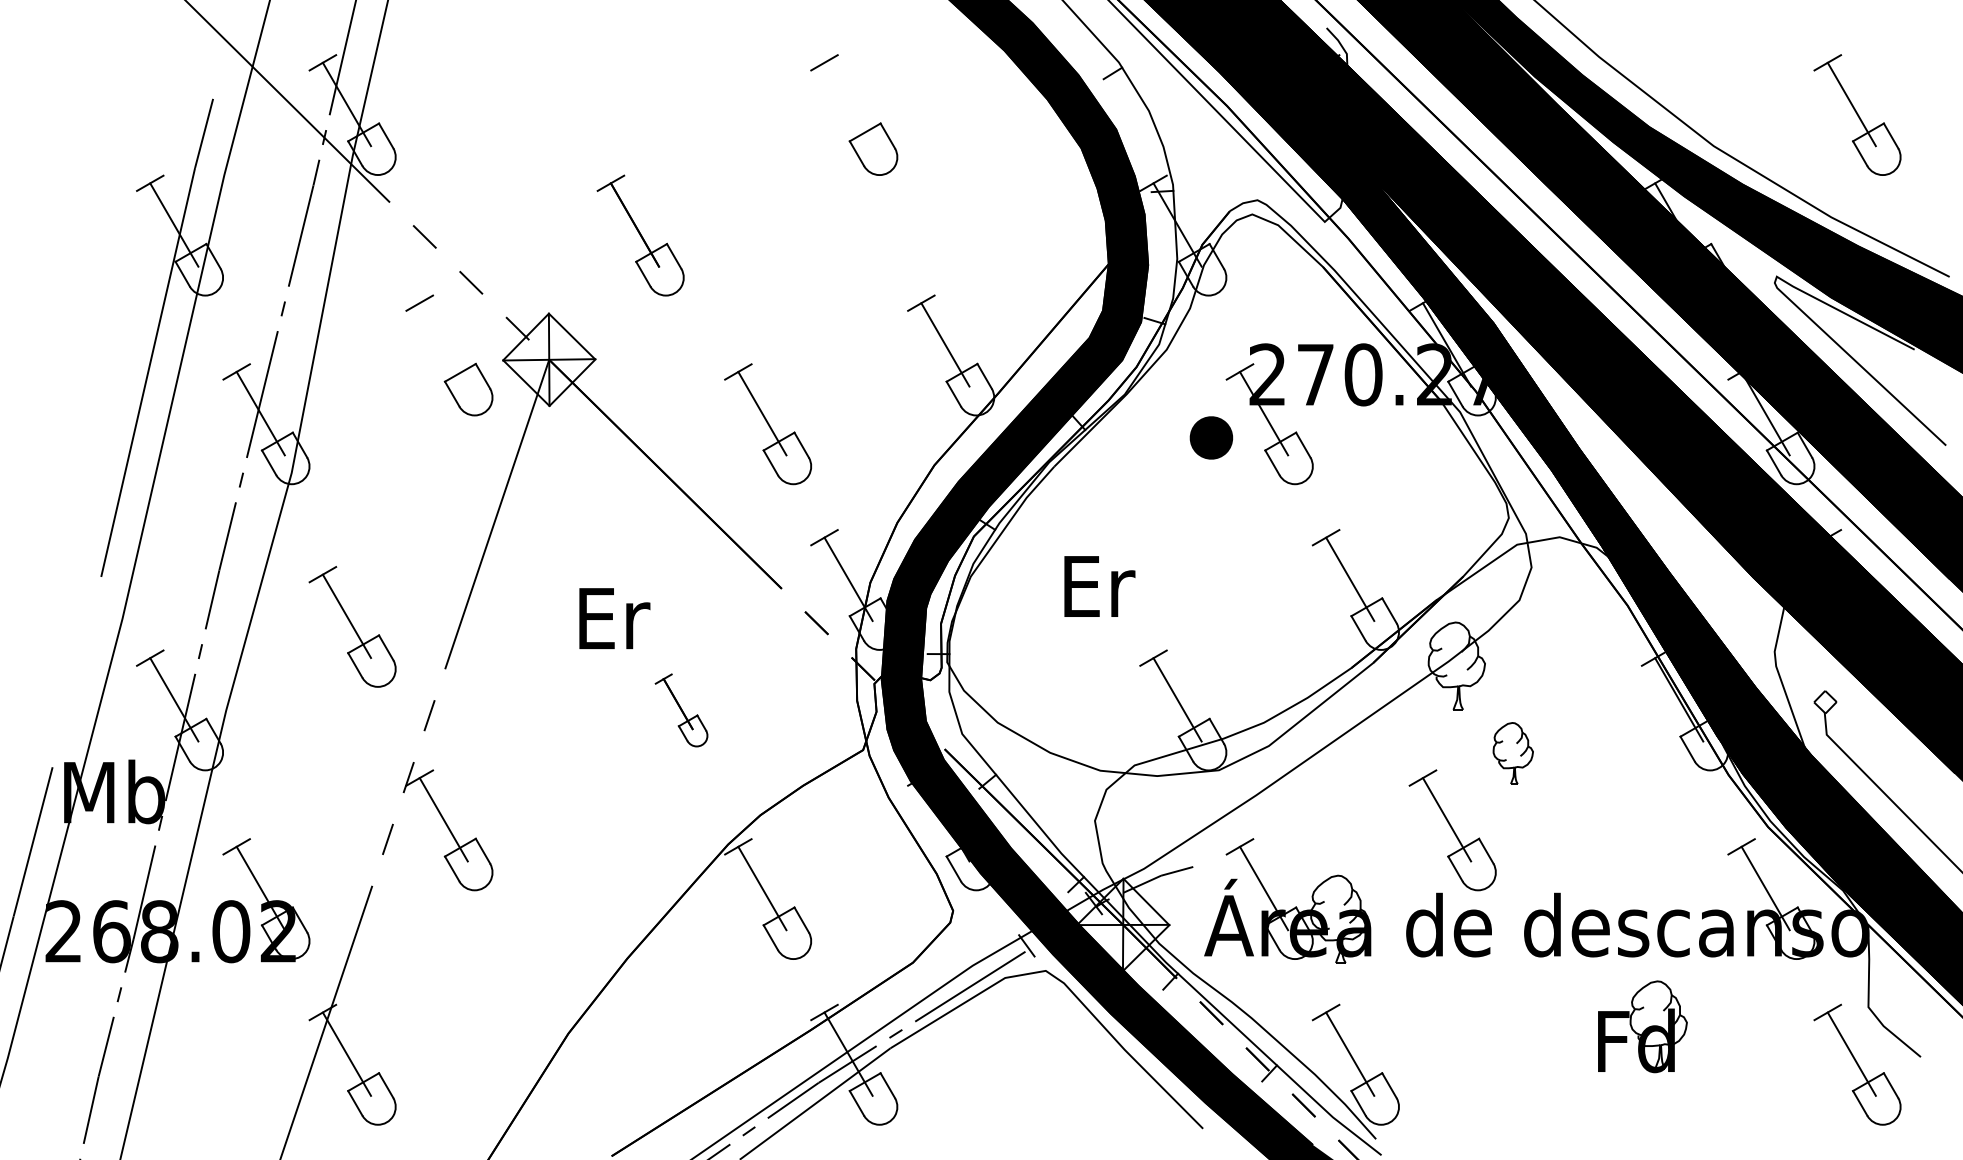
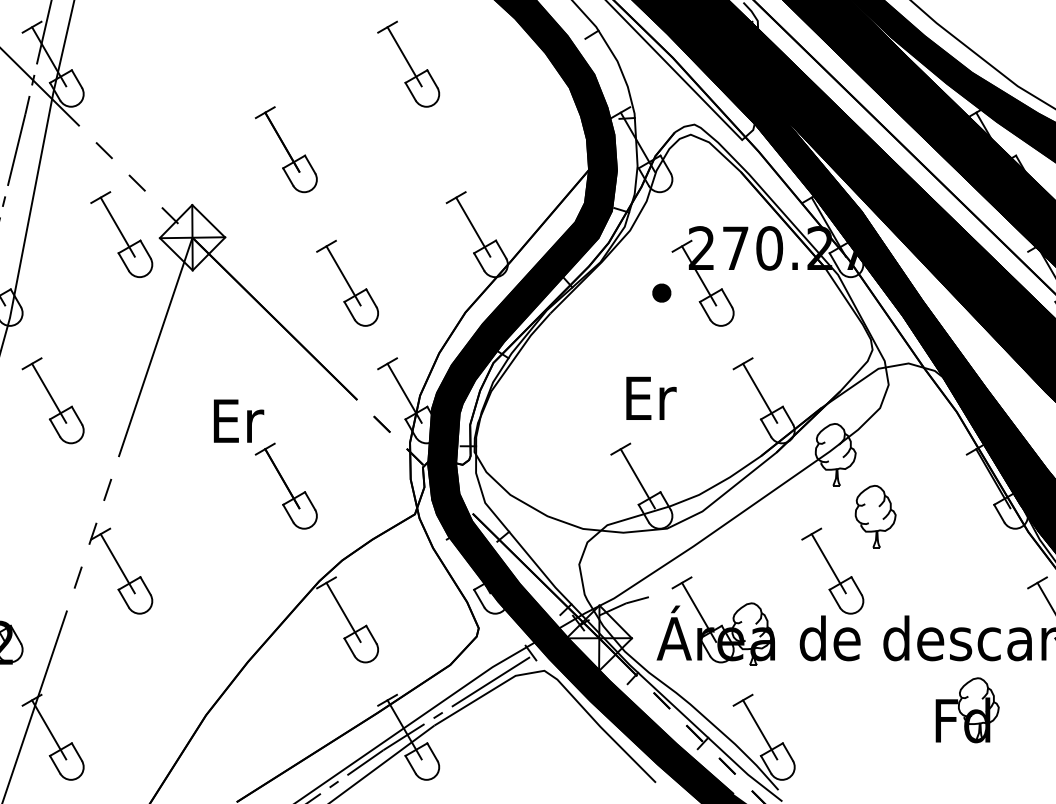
line: (848, 104) -> (404, 56), added
part: (640, 235) -> (286, 149), moved
line: (443, 344) -> (117, 226), added
part: (1211, 437) -> (661, 292), size x0.62
text: (1099, 586) -> (651, 398), moved
part: (352, 626) -> (53, 400), moved
part: (681, 710) -> (286, 486), size x1.67
part: (1513, 753) -> (875, 516), size x1.43

